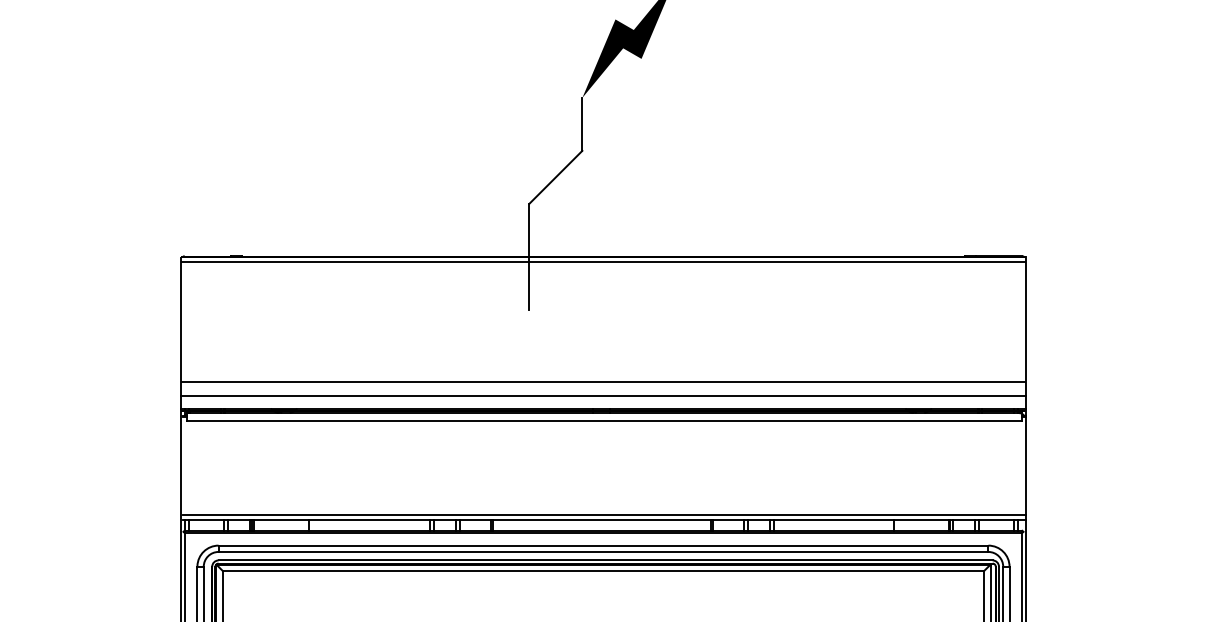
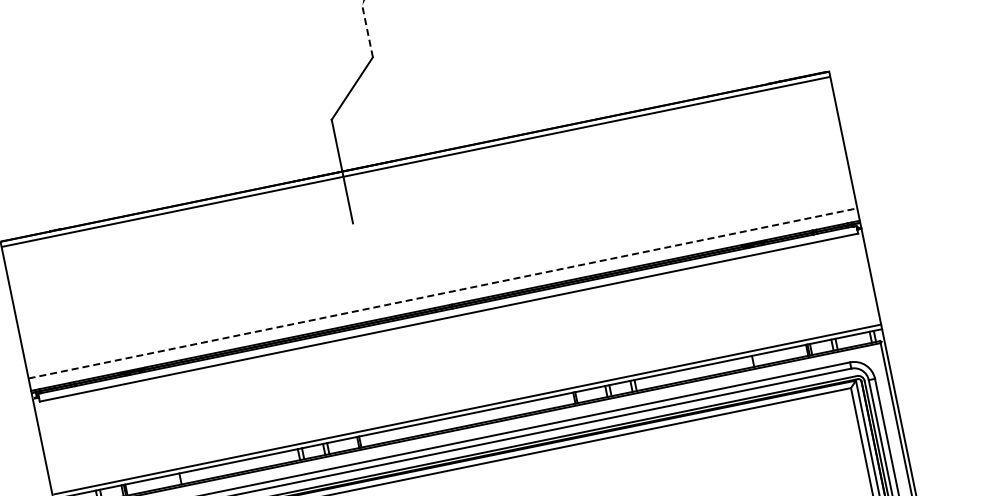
line: (582, 123) -> (367, 30), solid -> dashed
line: (603, 382) -> (440, 280), removed
line: (603, 396) -> (443, 293), solid -> dashed

